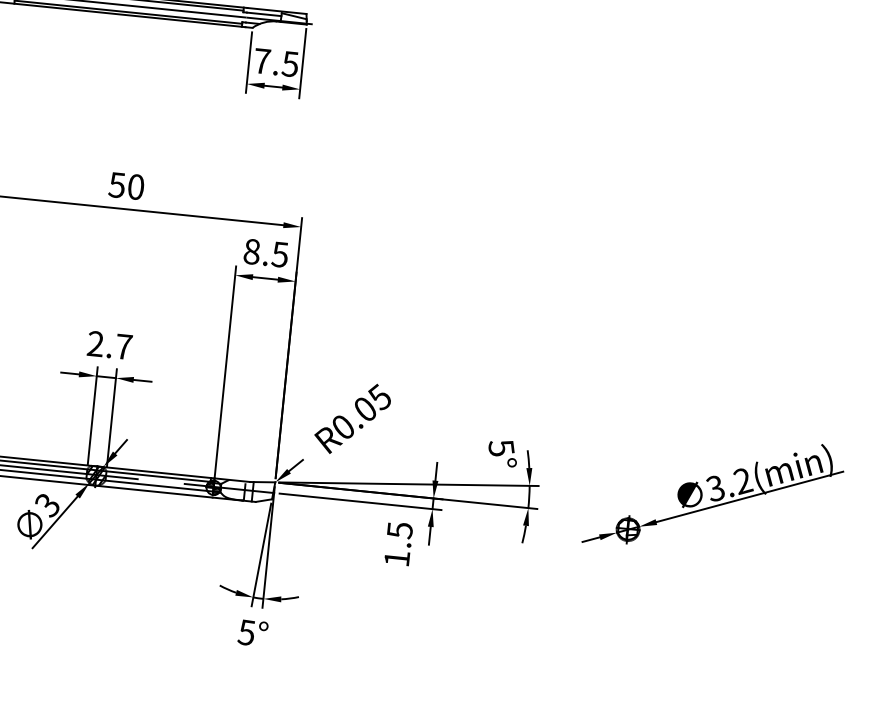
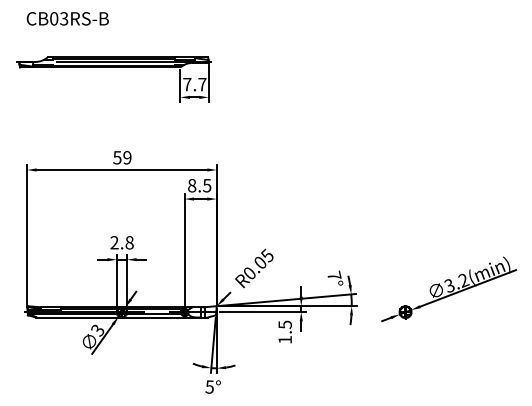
text: (290, 63) -> (202, 84), 7.5 -> 7.7
text: (136, 186) -> (127, 157), 50 -> 59
text: (123, 346) -> (129, 242), 2.7 -> 2.8
text: (501, 447) -> (334, 275), 5° -> 7°

